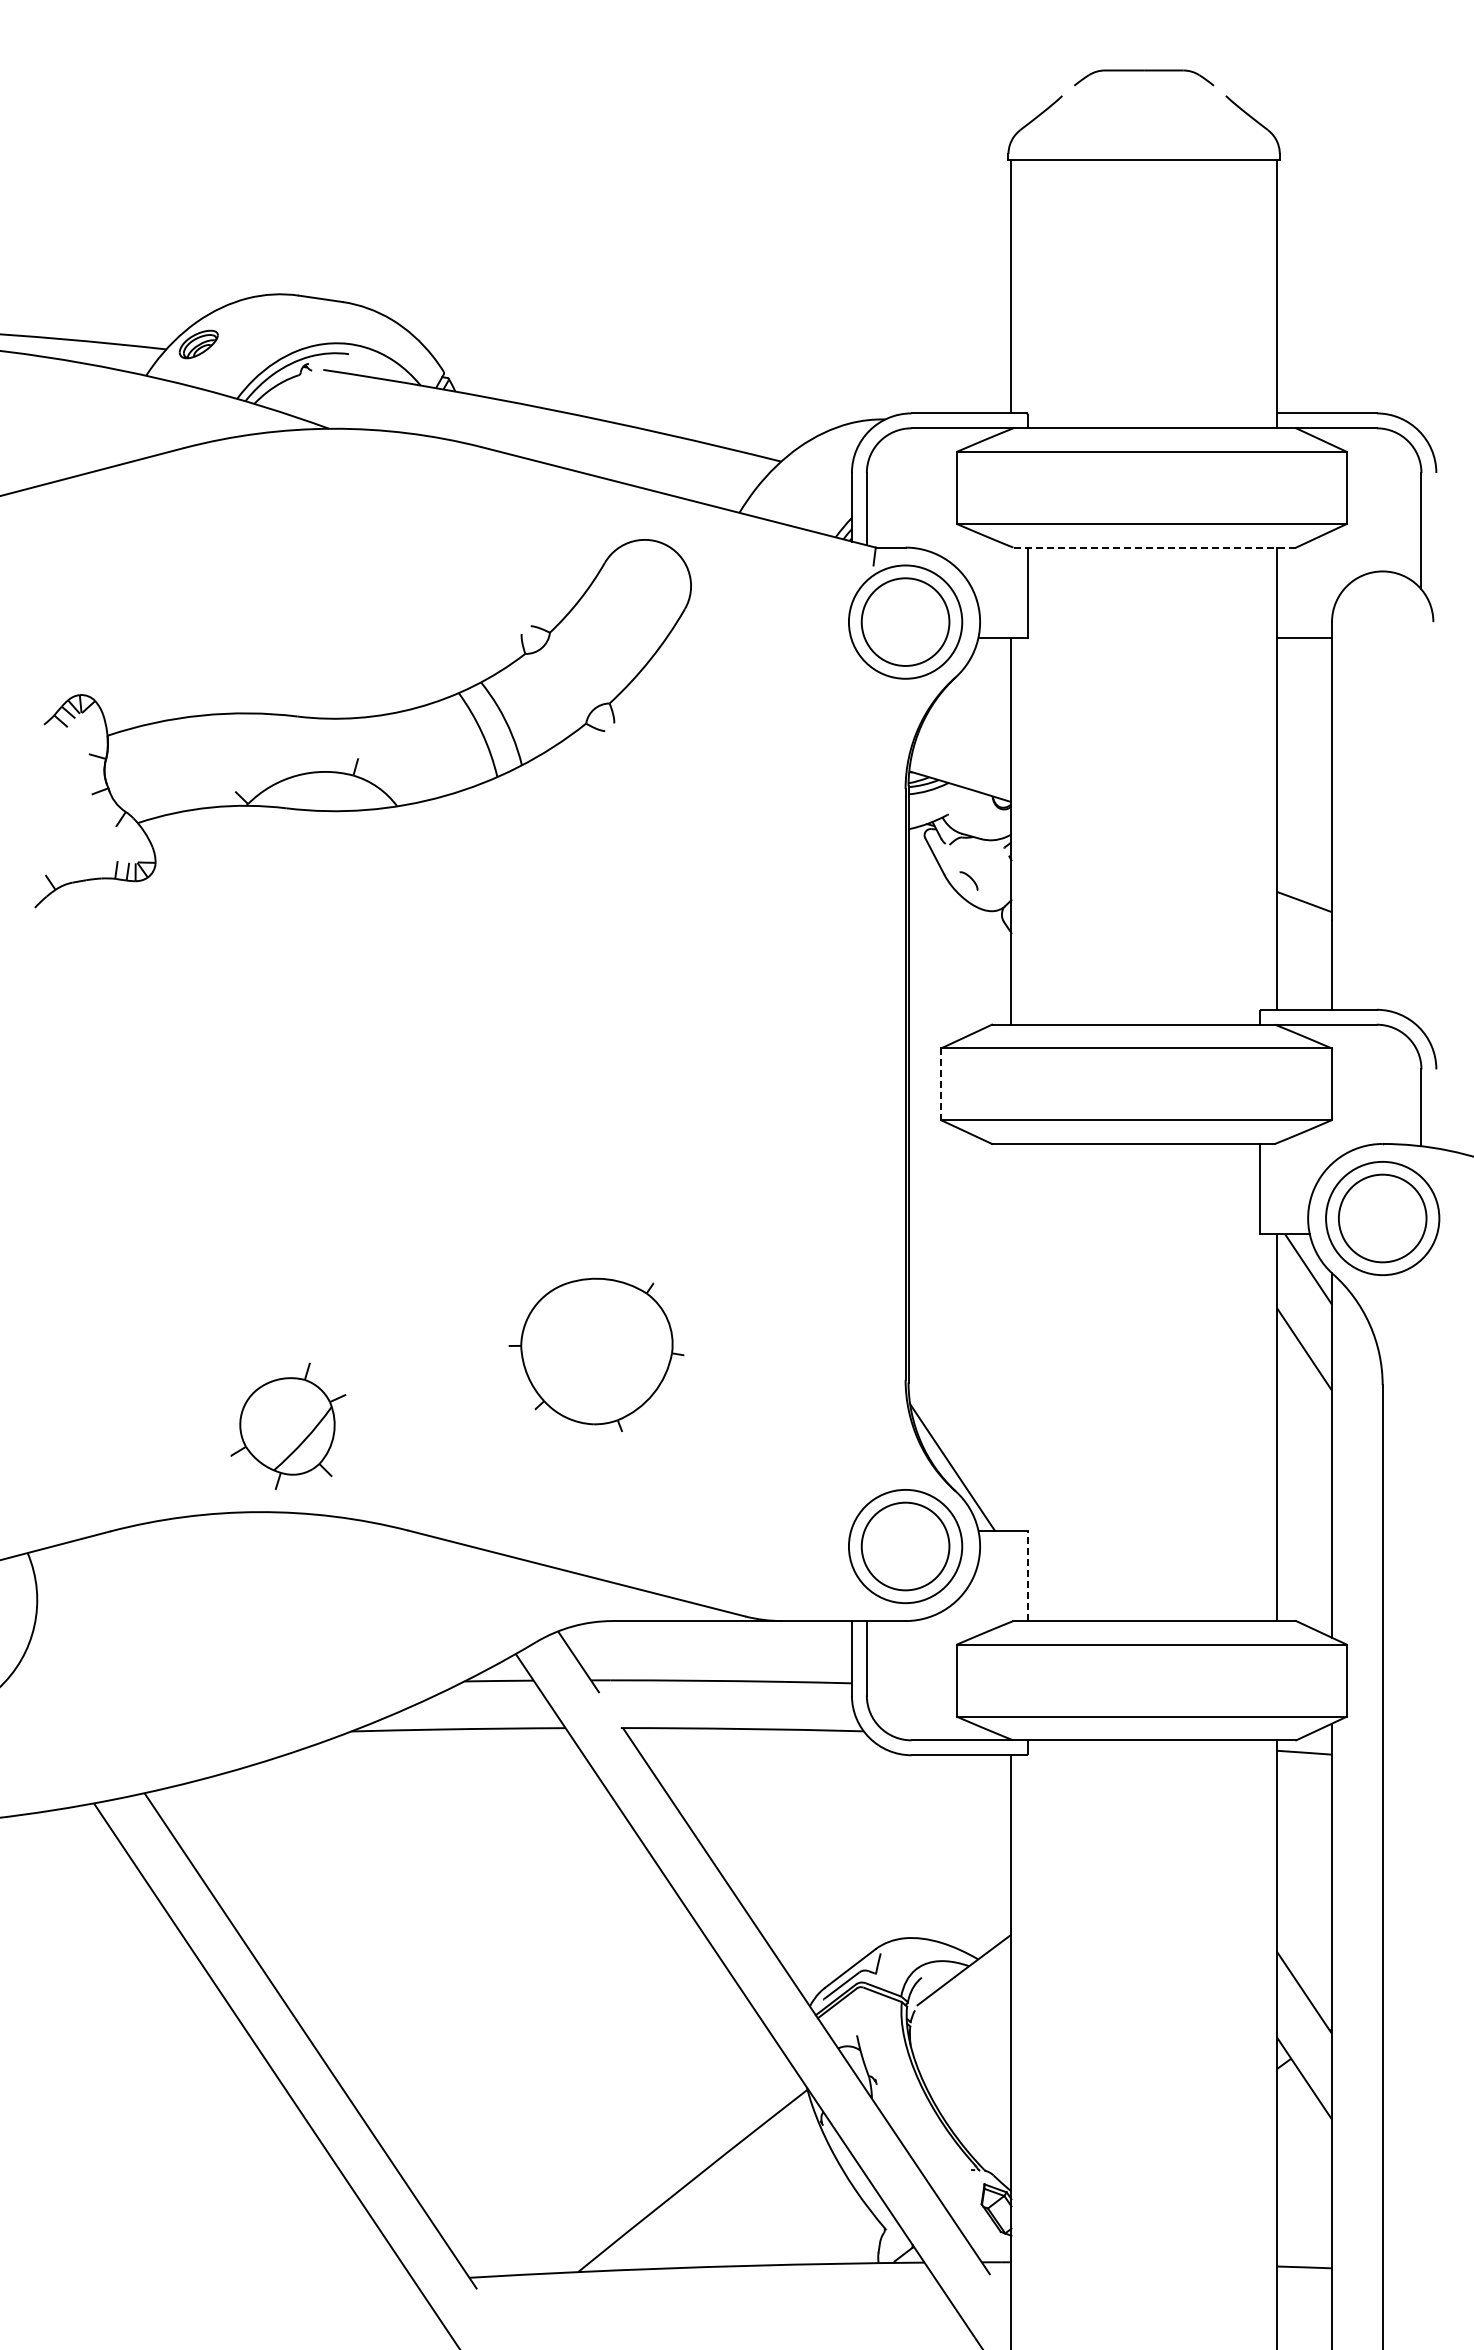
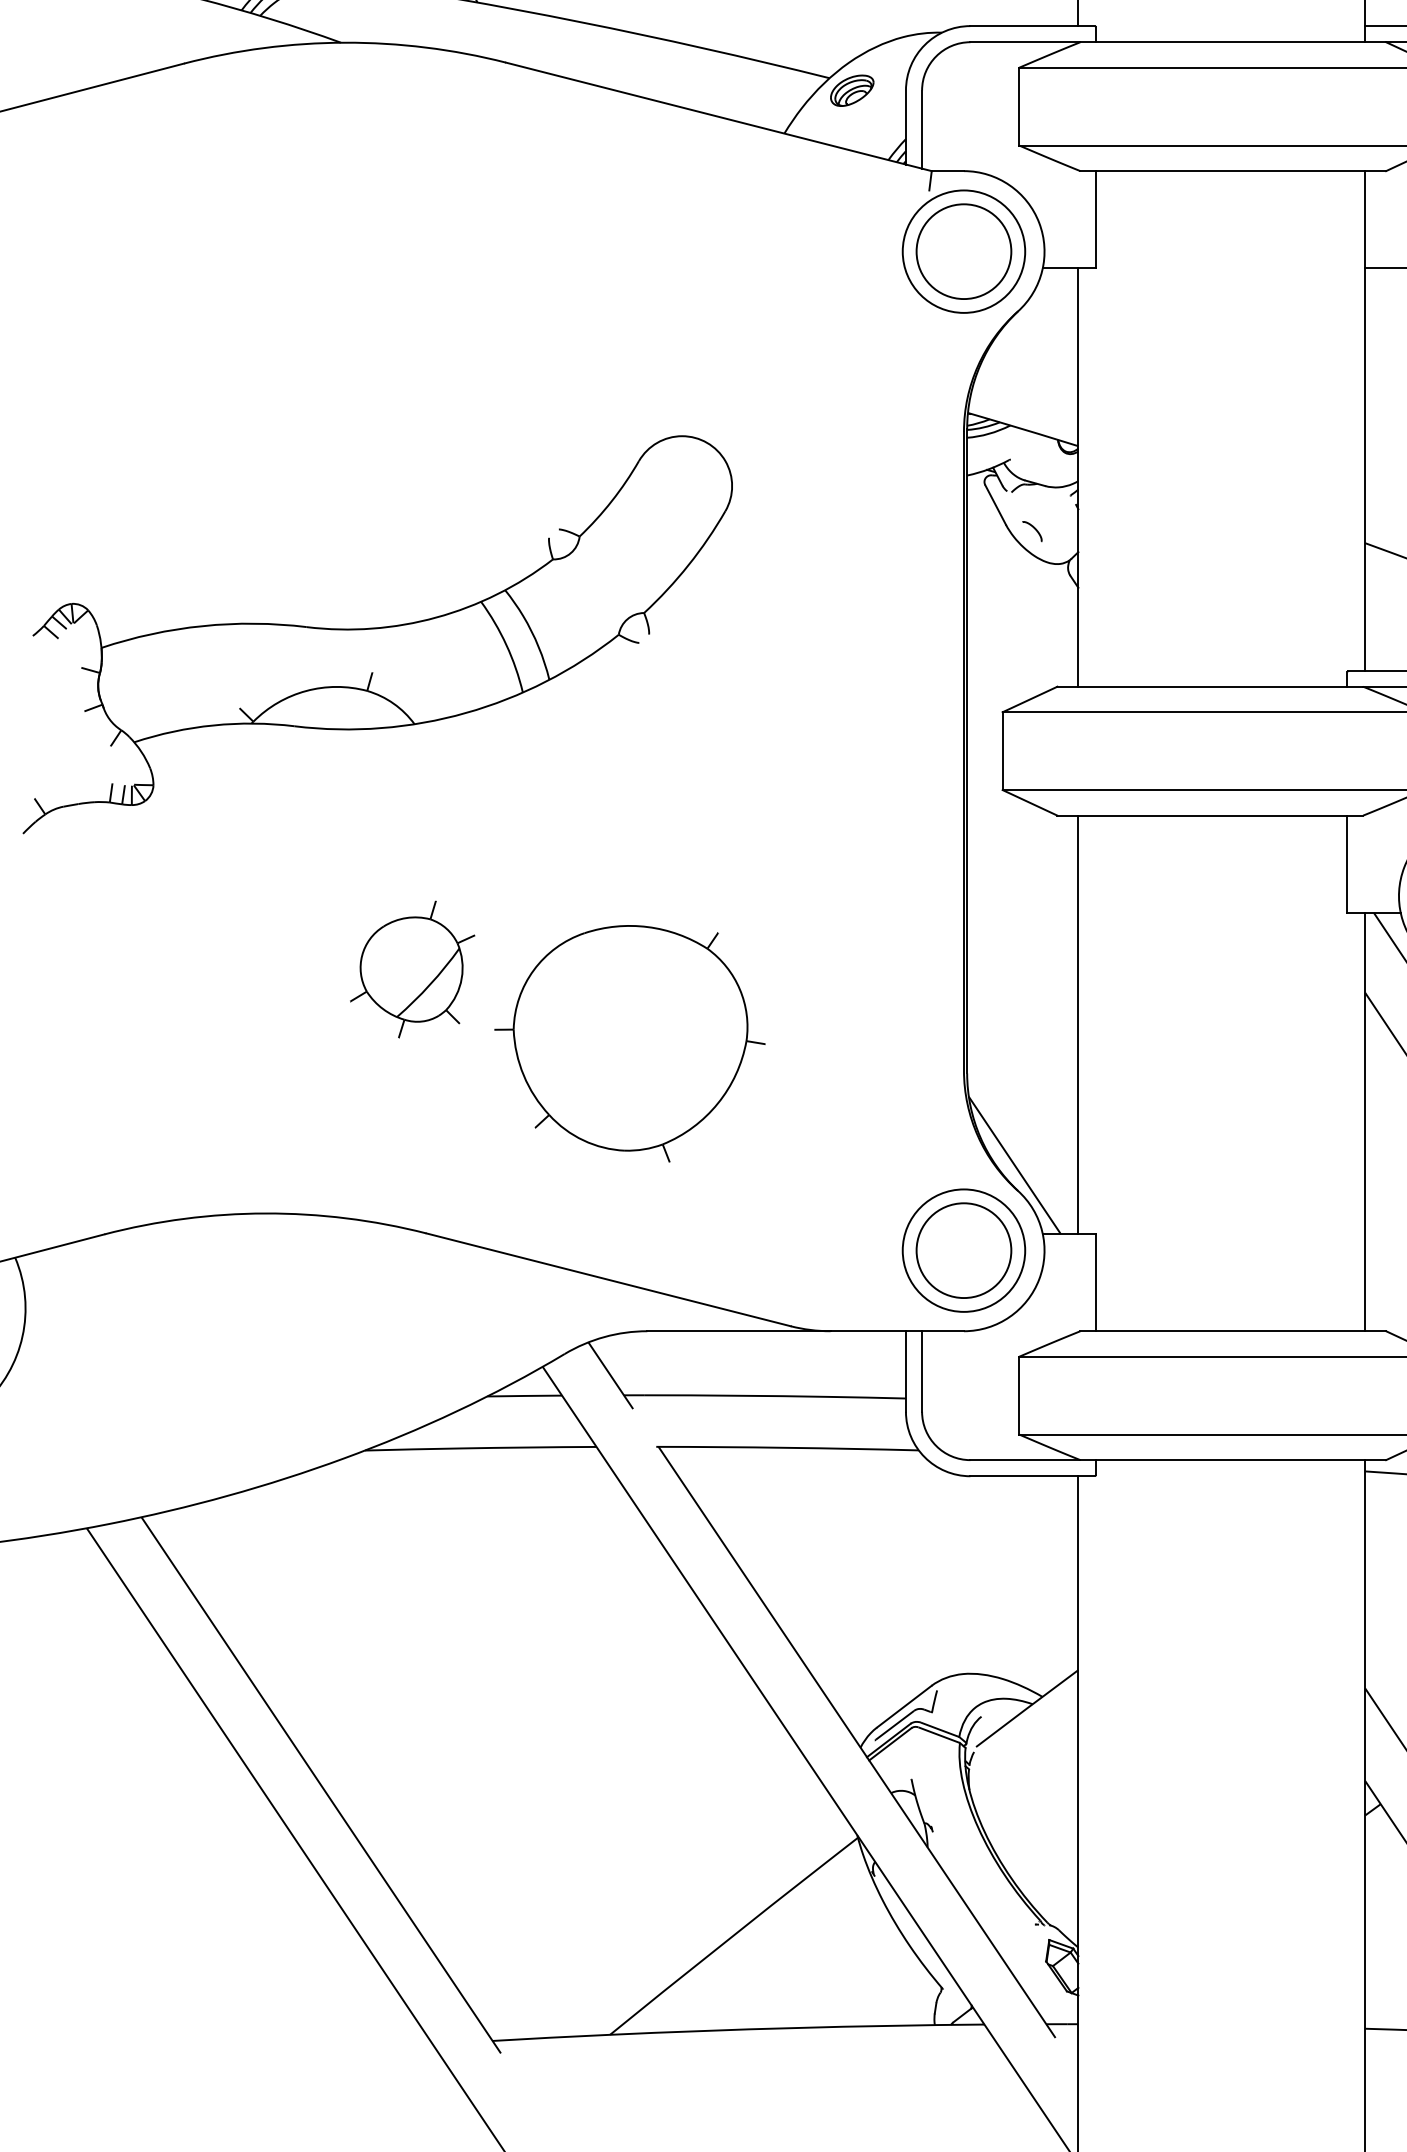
part: (801, 473) -> (851, 91), added
line: (1154, 547) -> (1232, 171), dashed -> solid
part: (362, 723) -> (377, 634), moved
line: (941, 1084) -> (1002, 751), dashed -> solid
line: (1011, 1337) -> (1078, 1024), added
part: (596, 1354) -> (629, 1043), size x1.43
part: (288, 1426) -> (412, 969), moved
line: (1027, 1575) -> (1095, 1281), dashed -> solid

